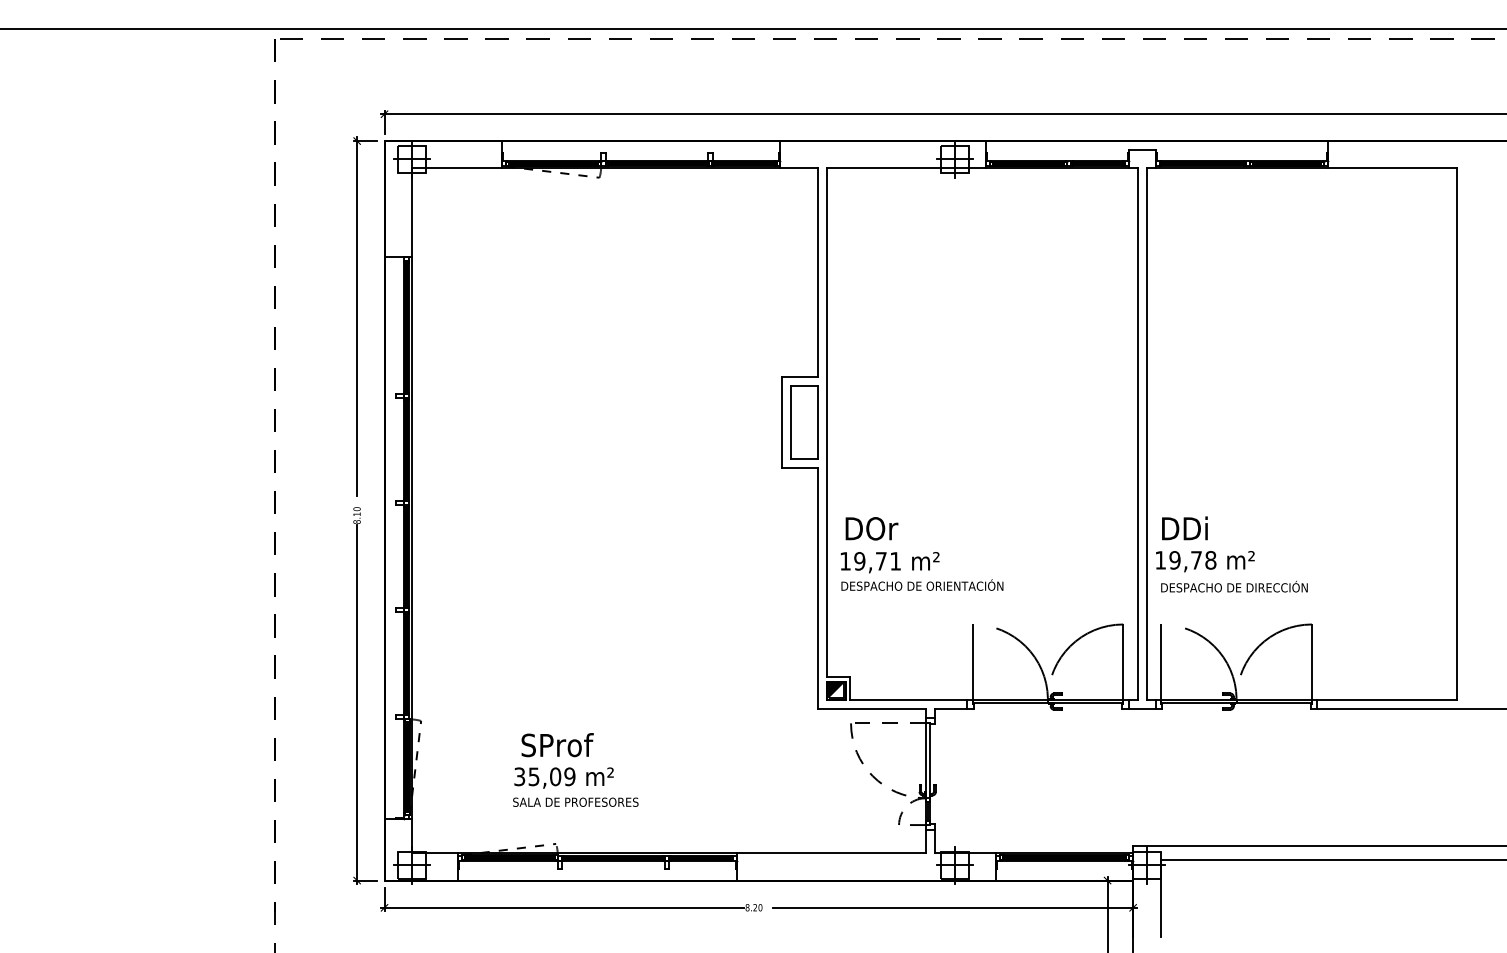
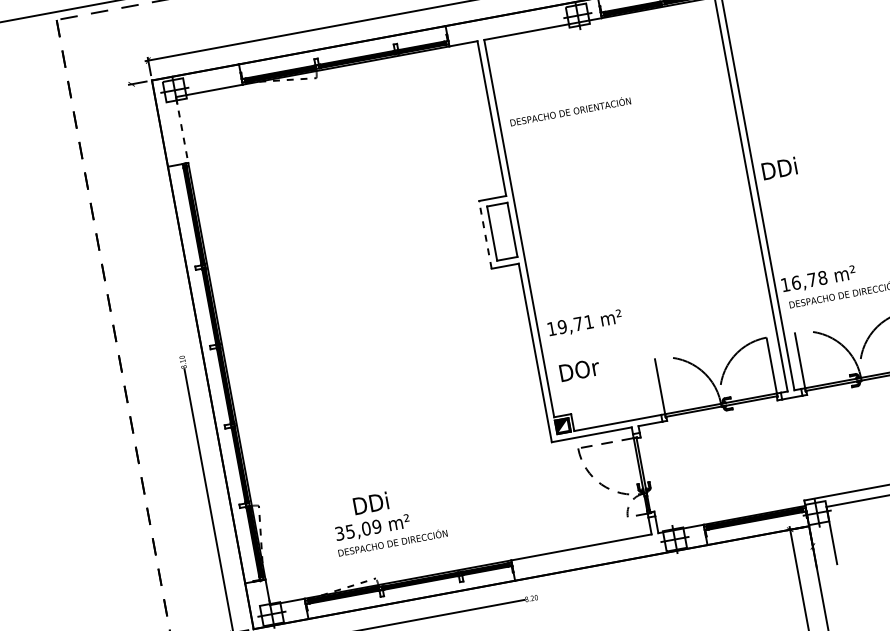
line: (411, 213) -> (181, 130), solid -> dashed
line: (357, 316) -> (156, 214), removed
line: (781, 422) -> (485, 234), solid -> dashed
text: (871, 528) -> (579, 370), moved
text: (1184, 528) -> (779, 168), moved
text: (1174, 560) -> (795, 283), 19,78 -> 16,78
text: (922, 584) -> (570, 110), moved
text: (557, 745) -> (363, 505), SProf -> DDi
text: (586, 800) -> (392, 542), SALA DE PROFESORES -> DESPACHO DE DIRECCIÓN
line: (954, 907) -> (680, 570), removed

